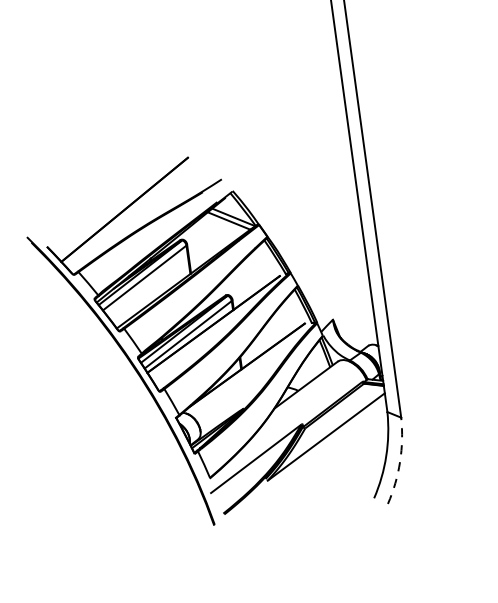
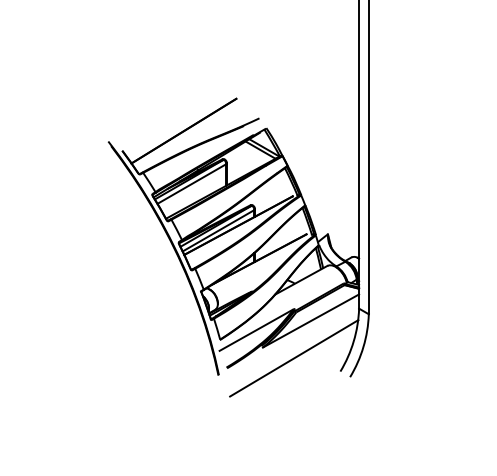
arc: (400, 461) -> (363, 346), dashed -> solid
line: (311, 489) -> (294, 358), added

